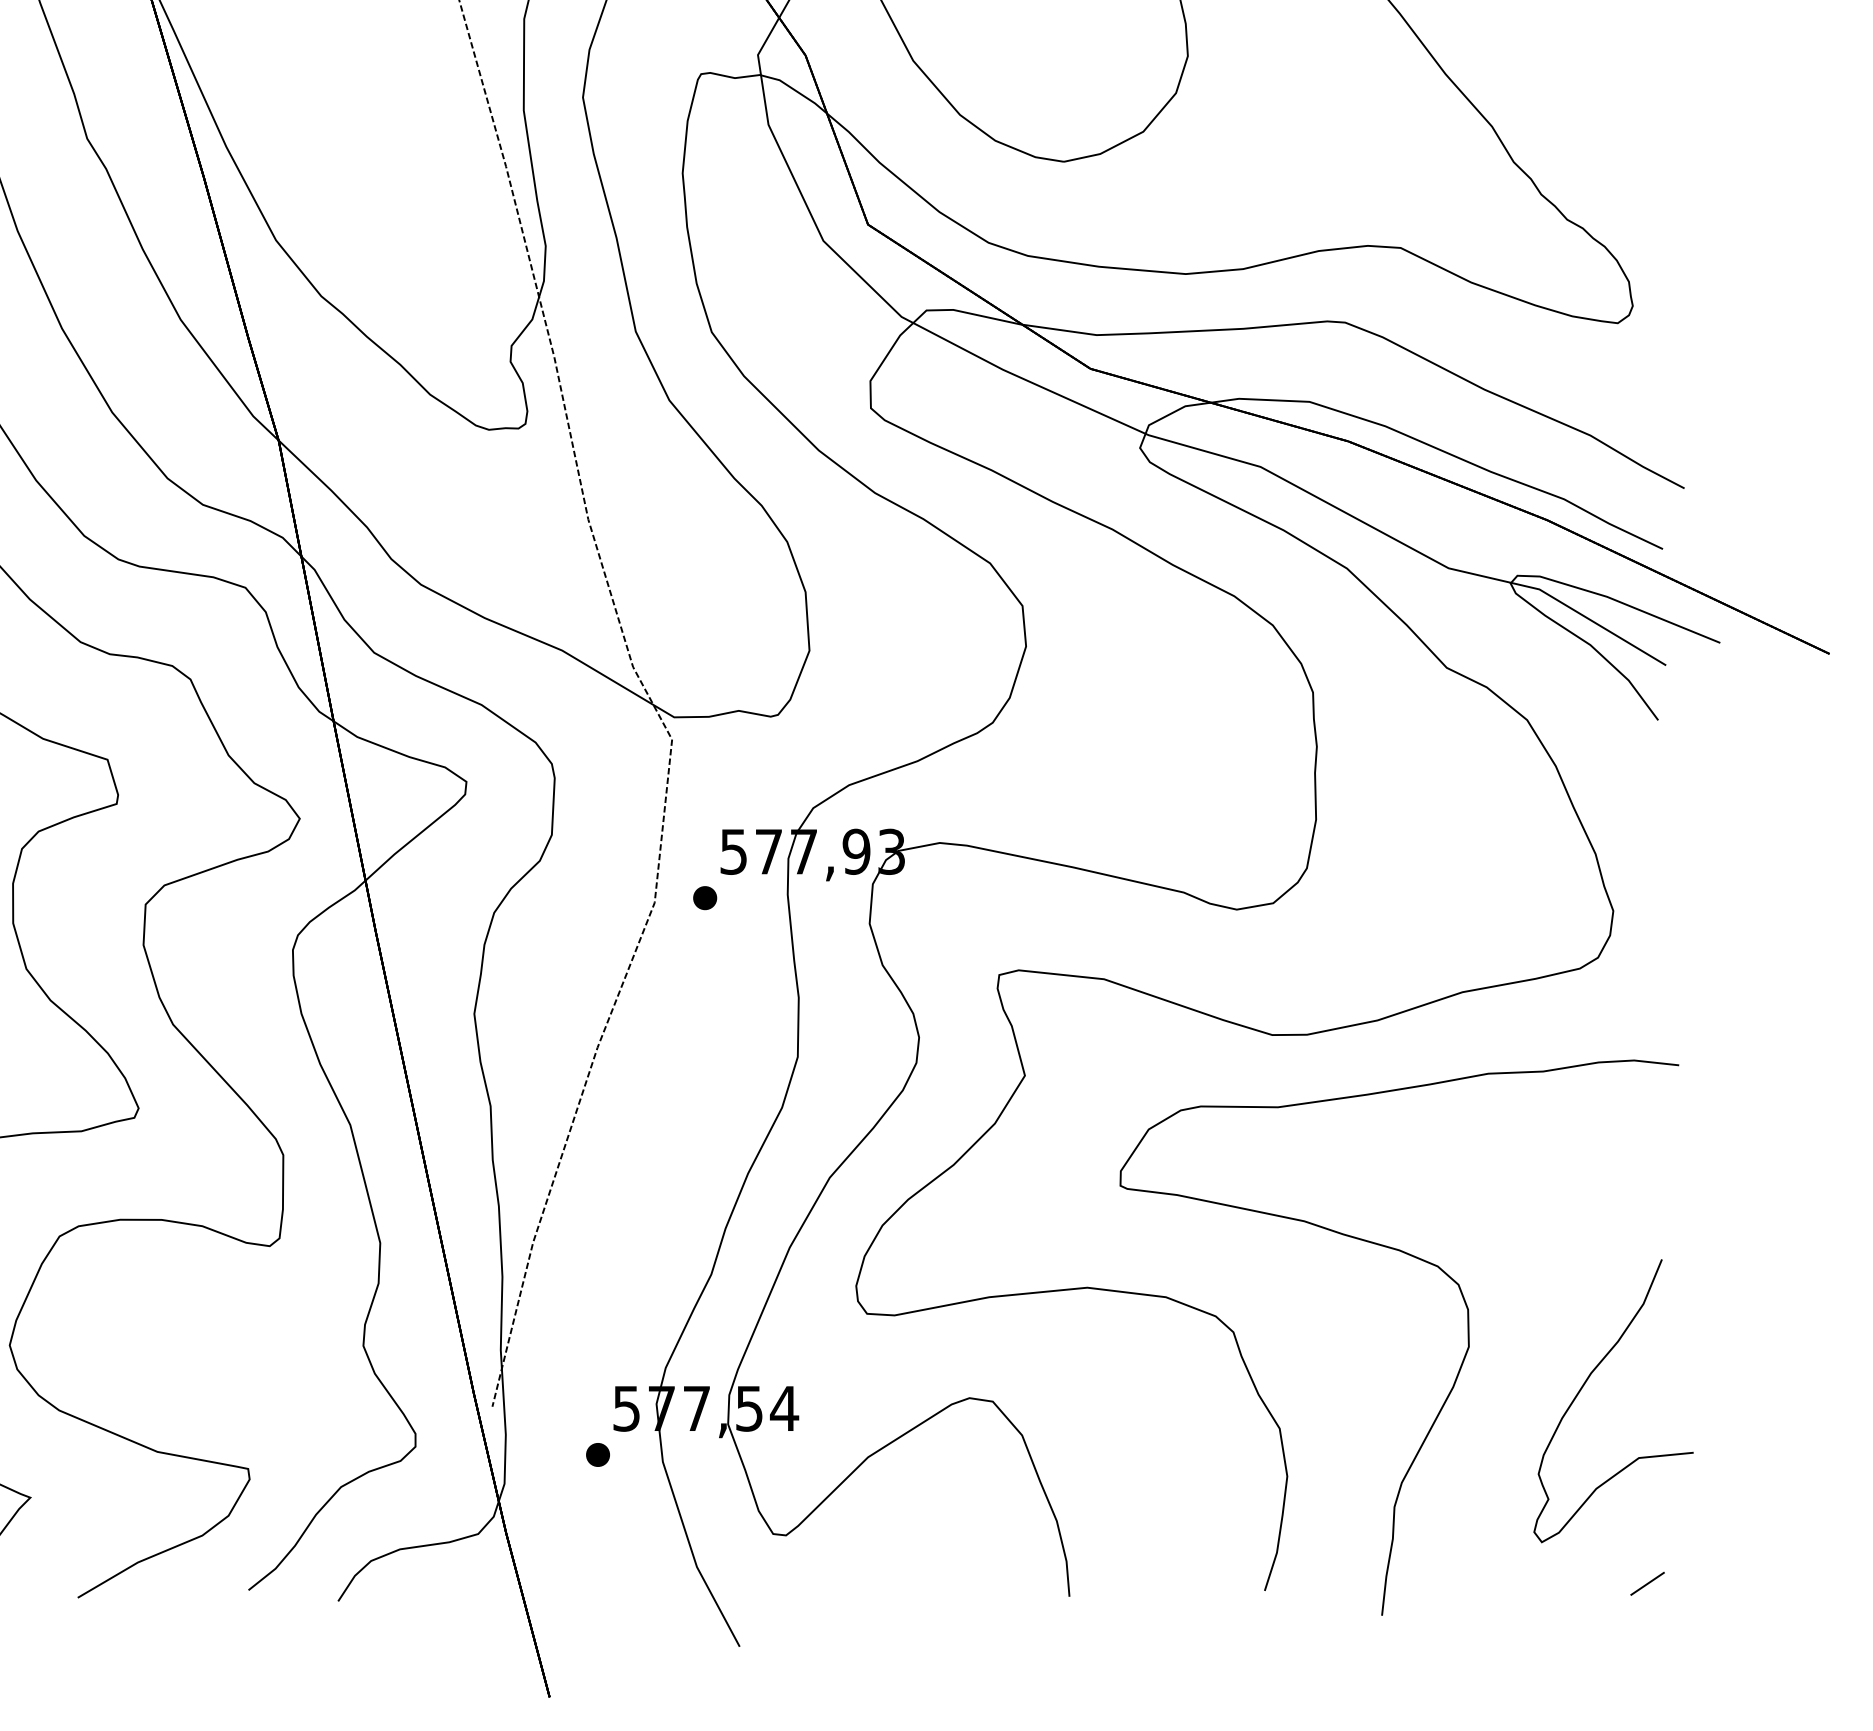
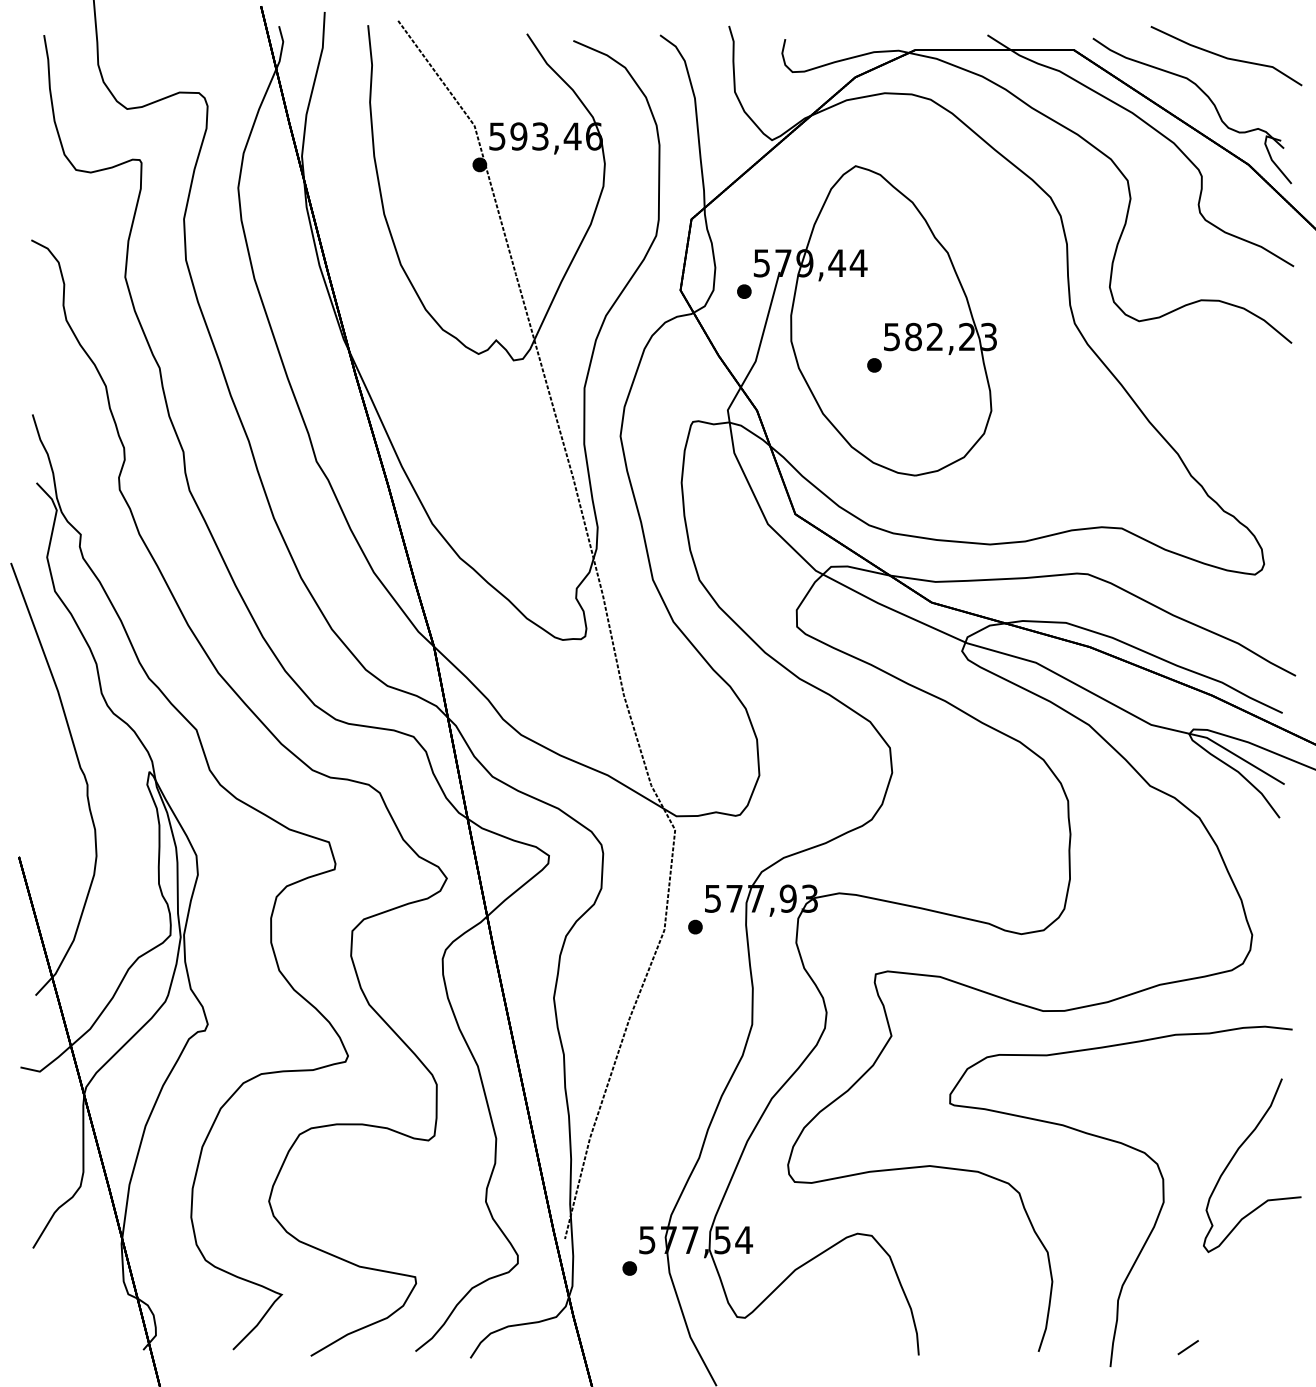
curve: (1585, 1384) -> (1235, 1155), moved
line: (1646, 1583) -> (1187, 1347), moved

